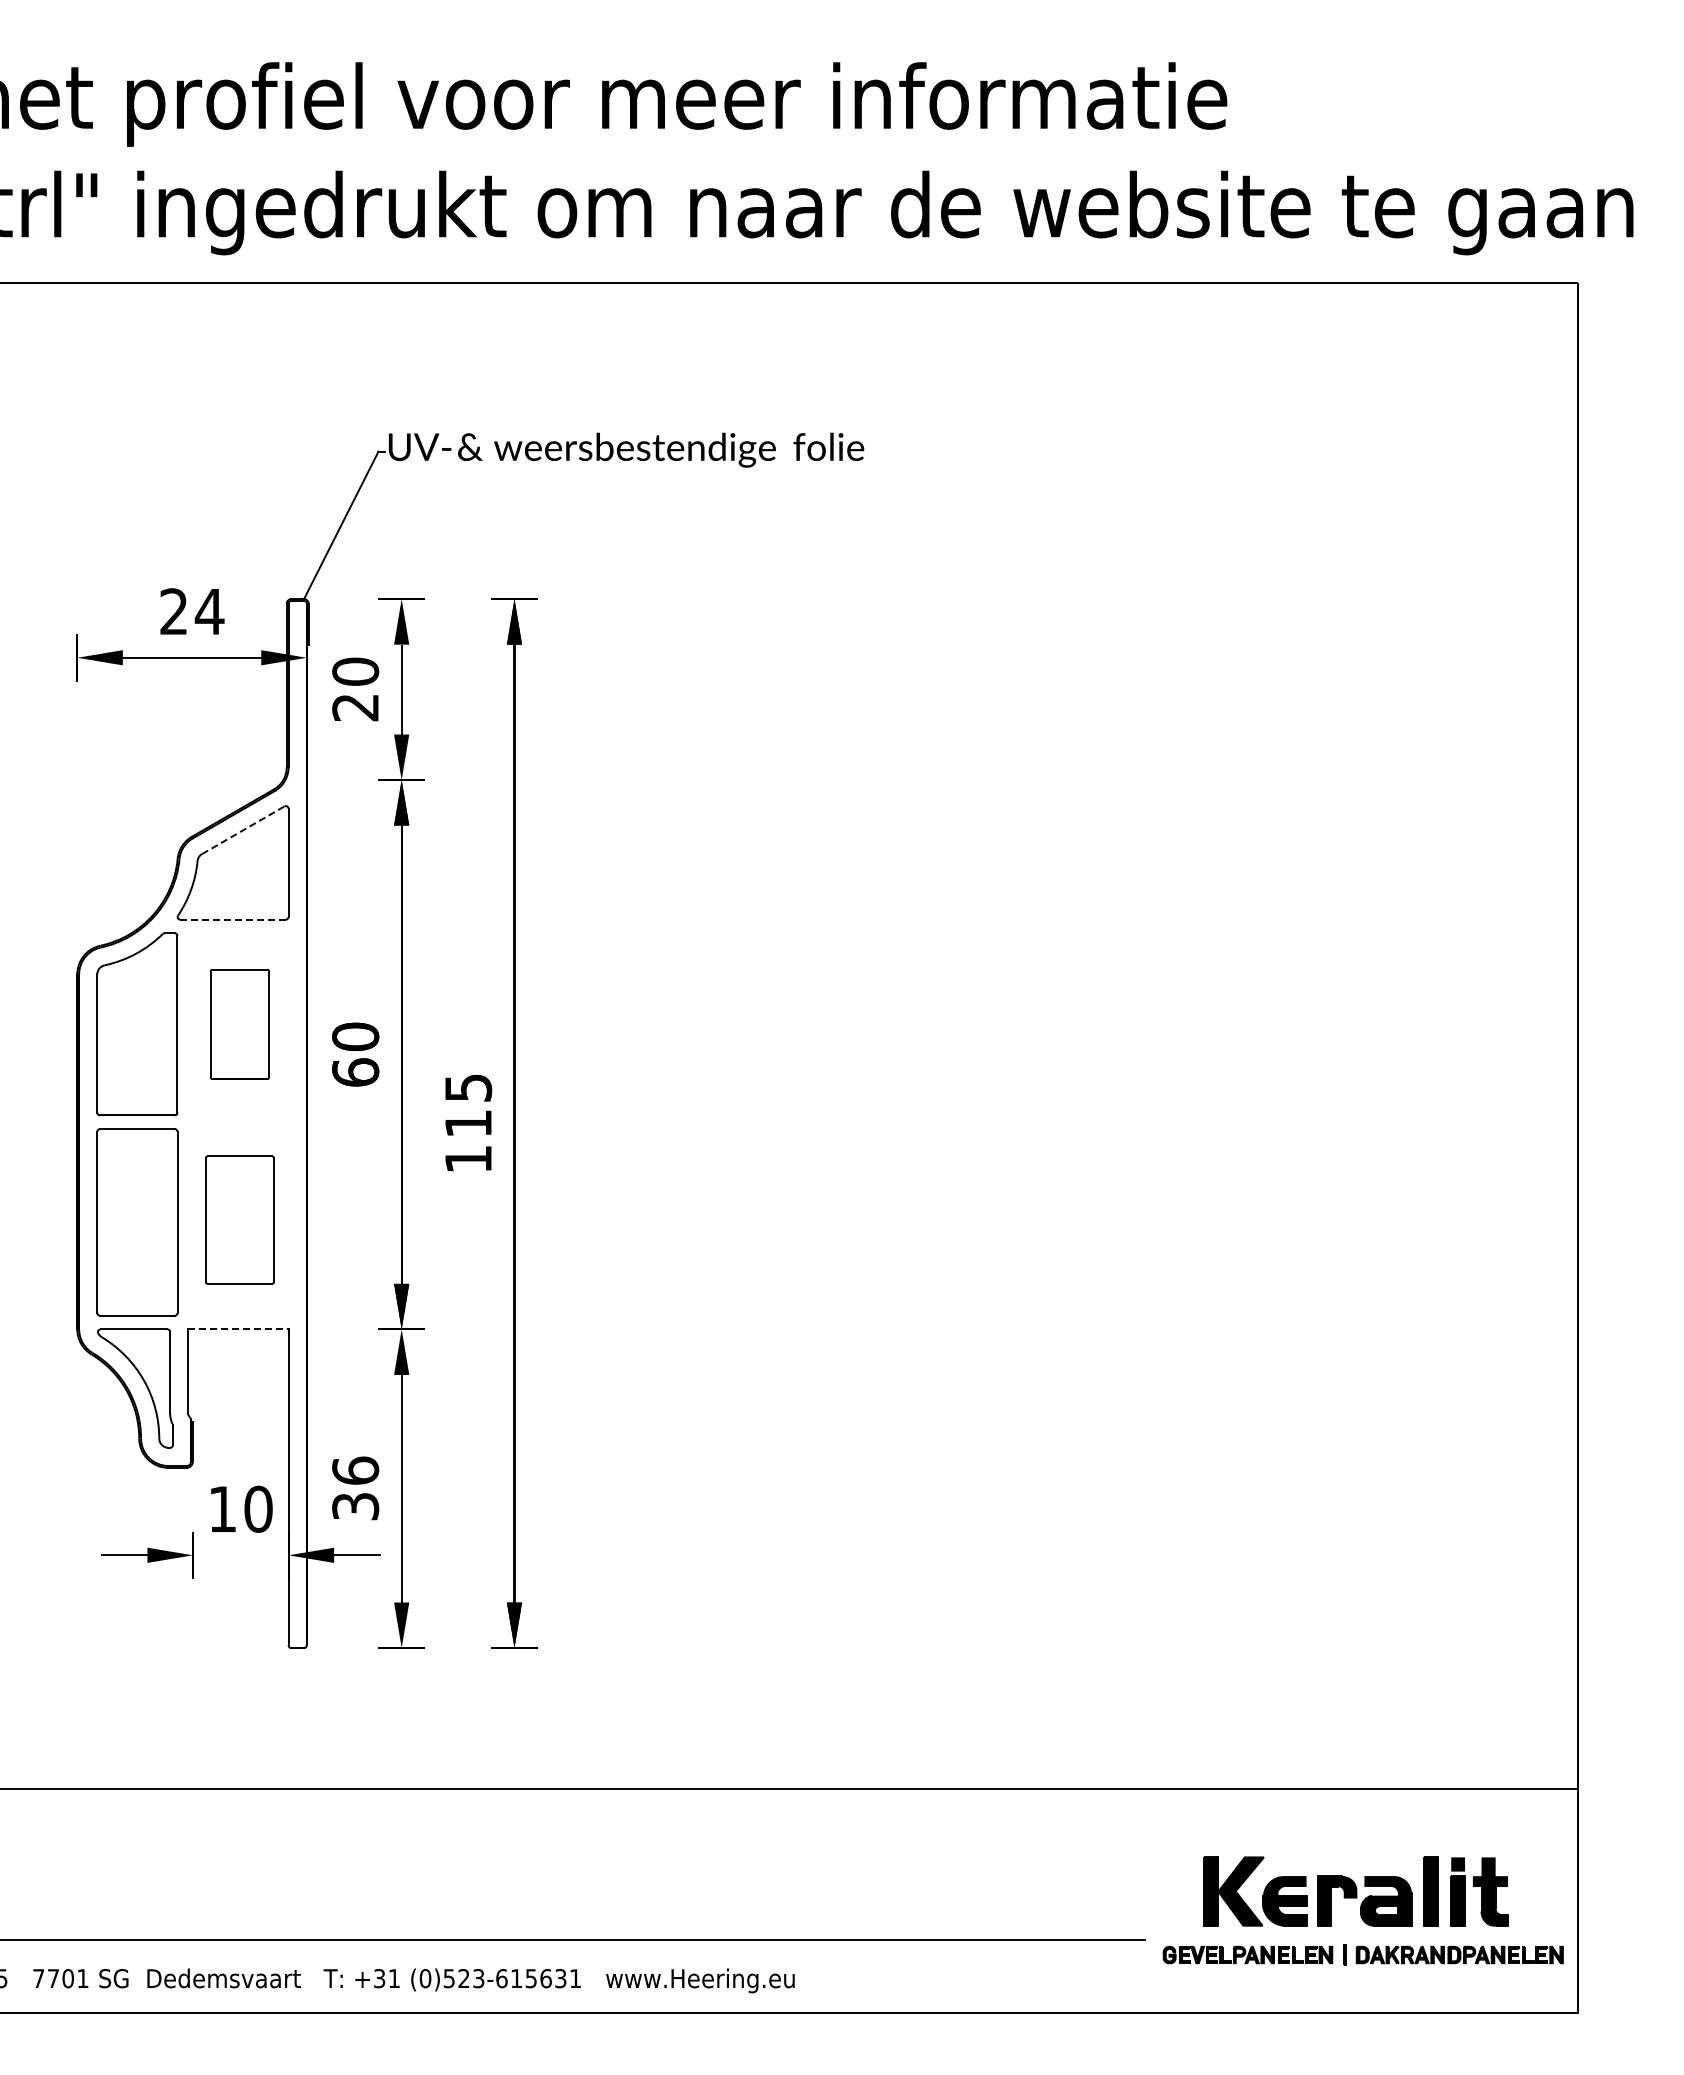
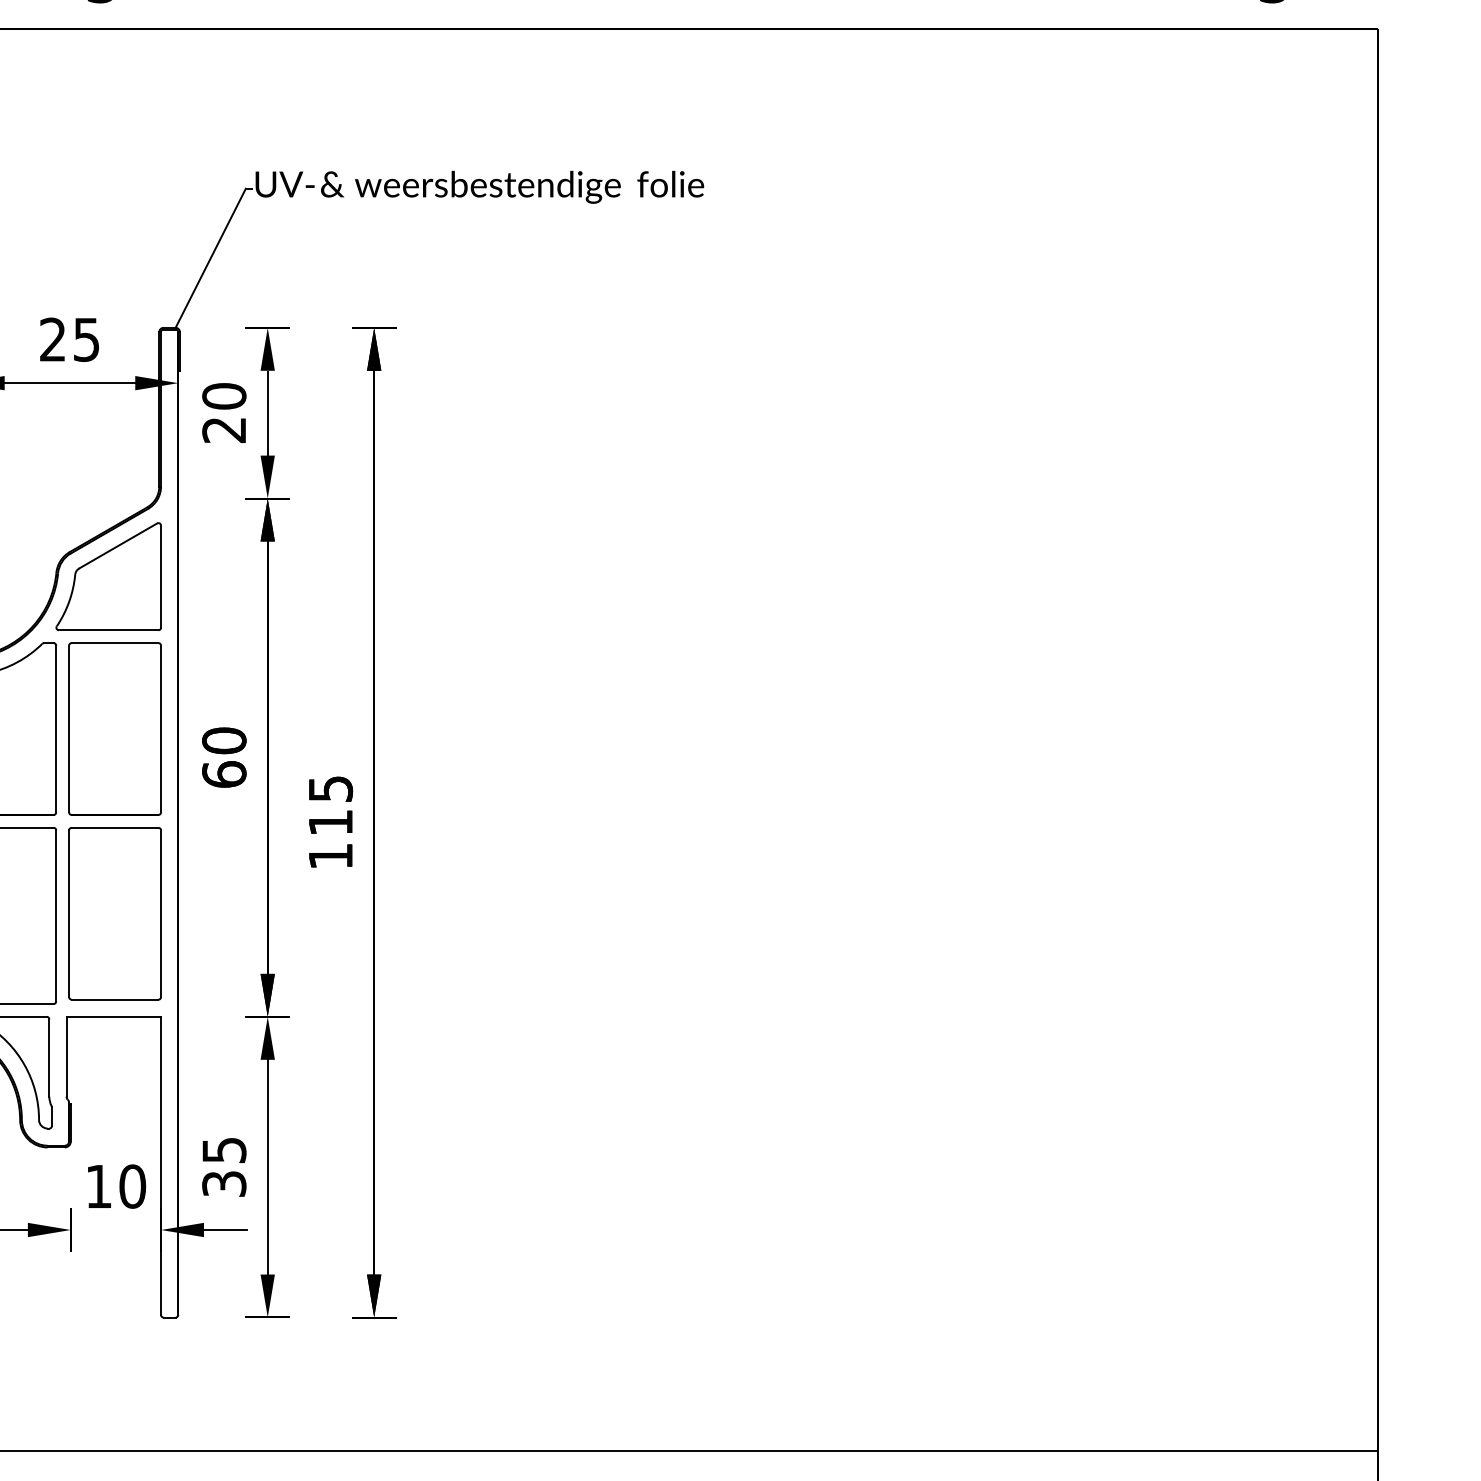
text: (209, 612) -> (86, 340), 24 -> 25
line: (243, 830) -> (118, 546), dashed -> solid
line: (233, 919) -> (109, 630), dashed -> solid
part: (239, 1024) -> (114, 729), size x1.67
part: (239, 1219) -> (114, 913), size x1.43
line: (239, 1329) -> (114, 1016), dashed -> solid
text: (355, 1470) -> (224, 1149), 36 -> 35

